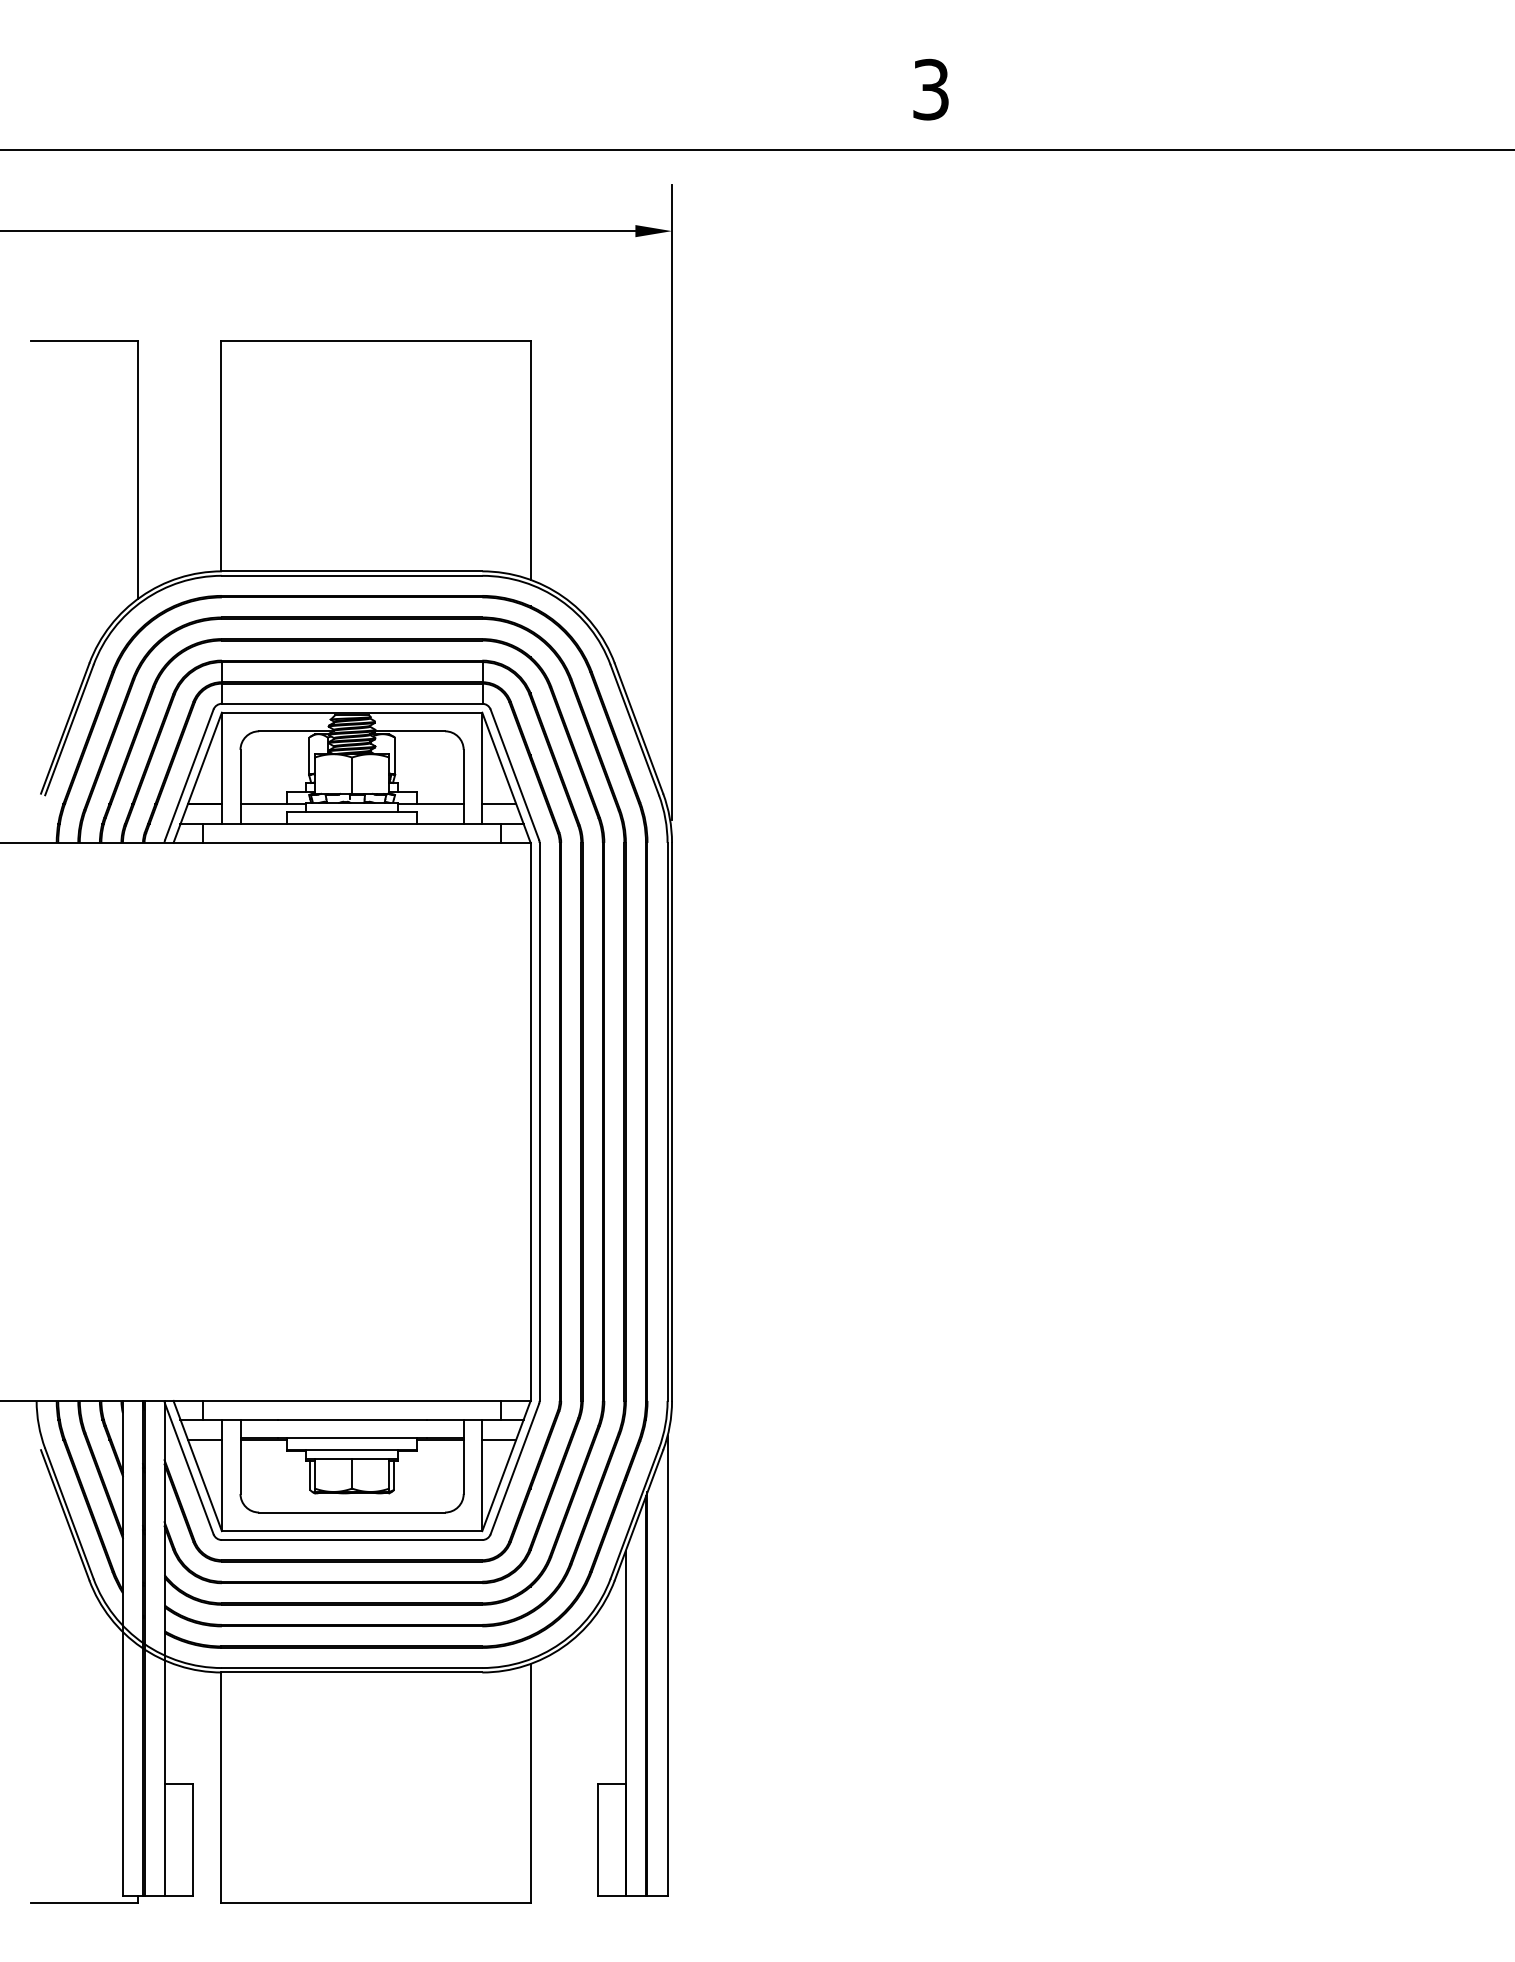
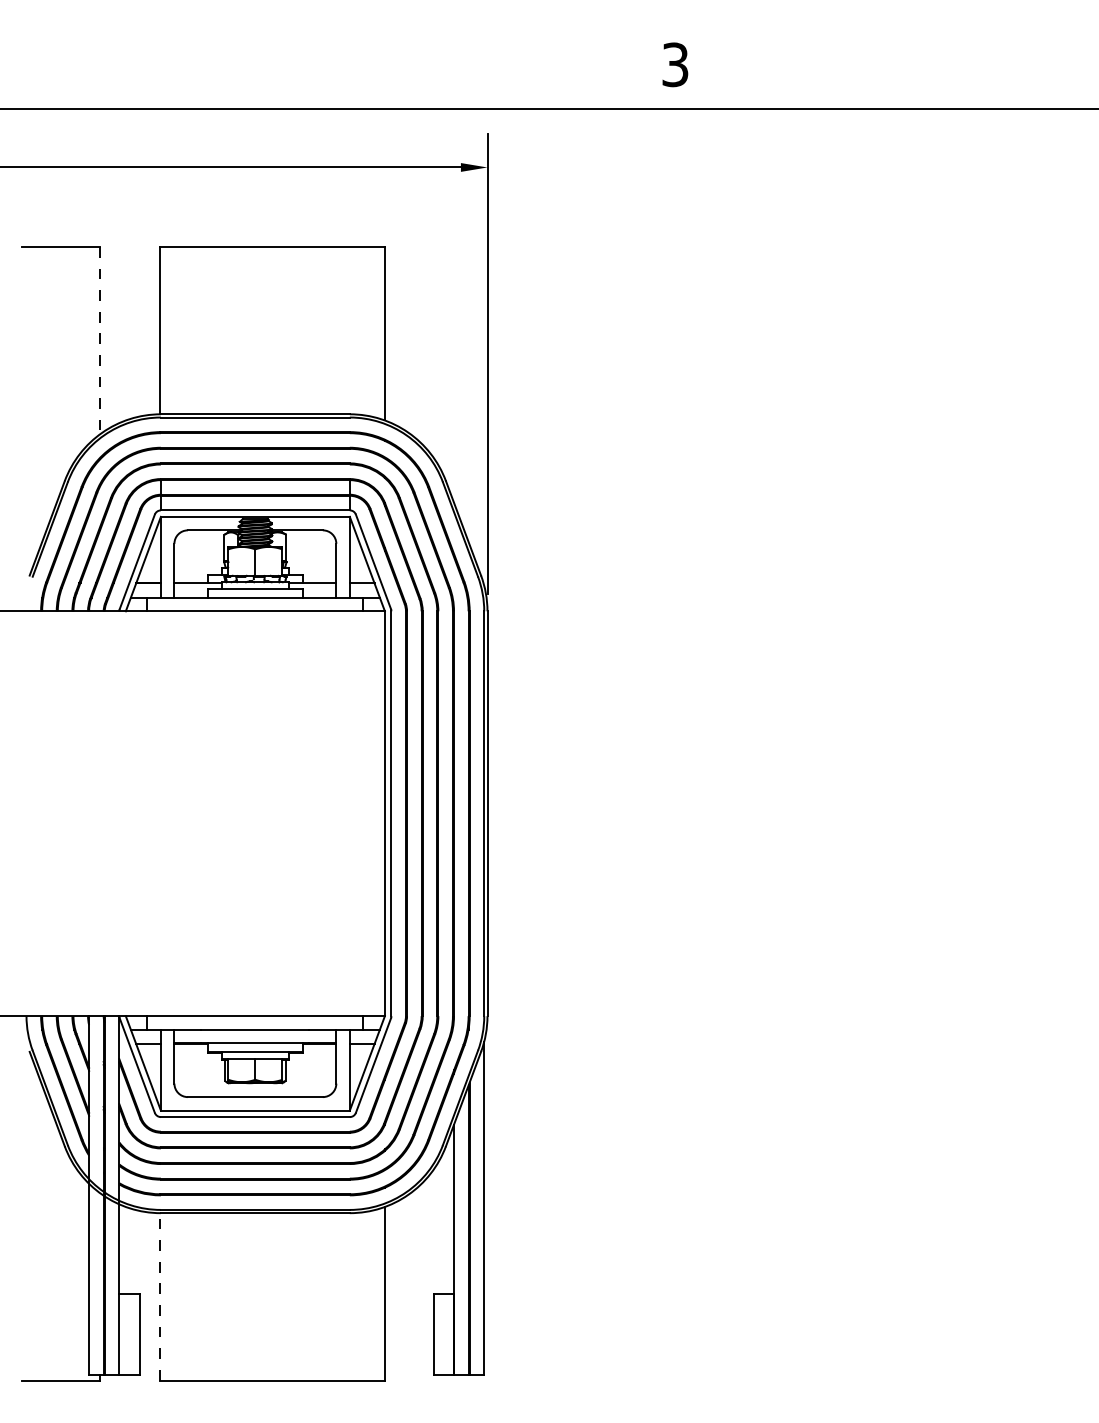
line: (137, 470) -> (99, 341), solid -> dashed
line: (221, 1787) -> (160, 1296), solid -> dashed

